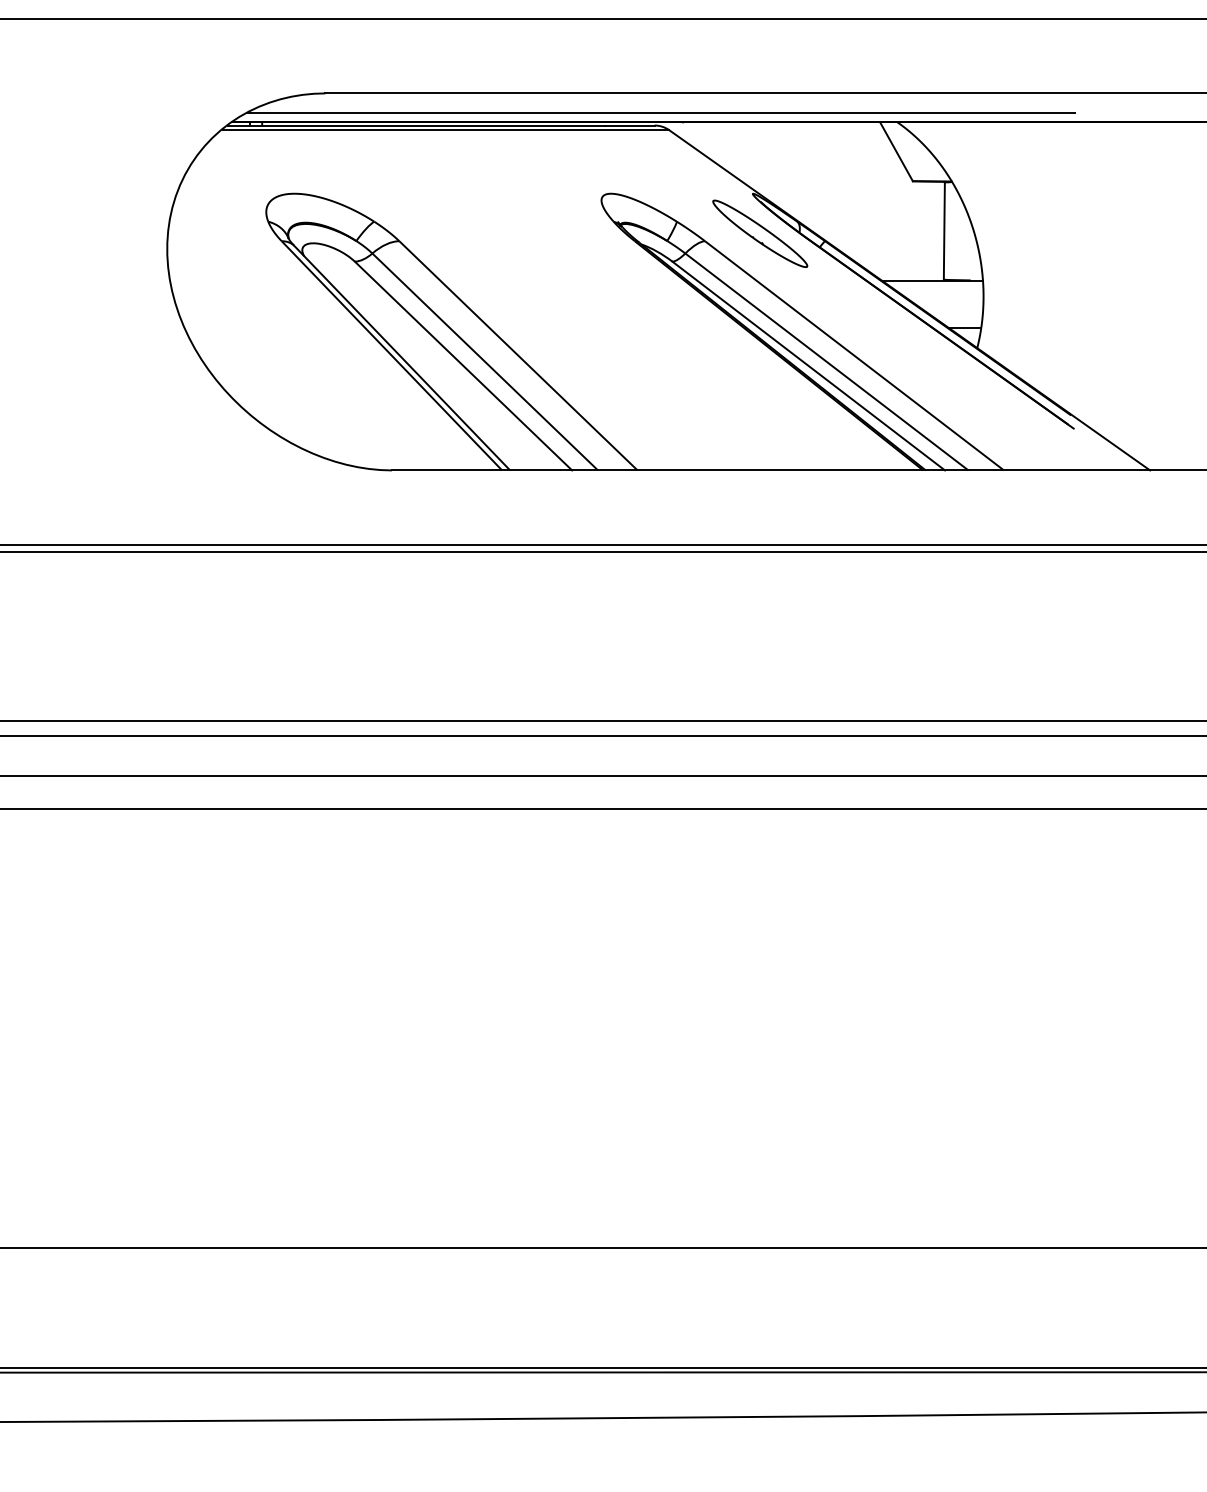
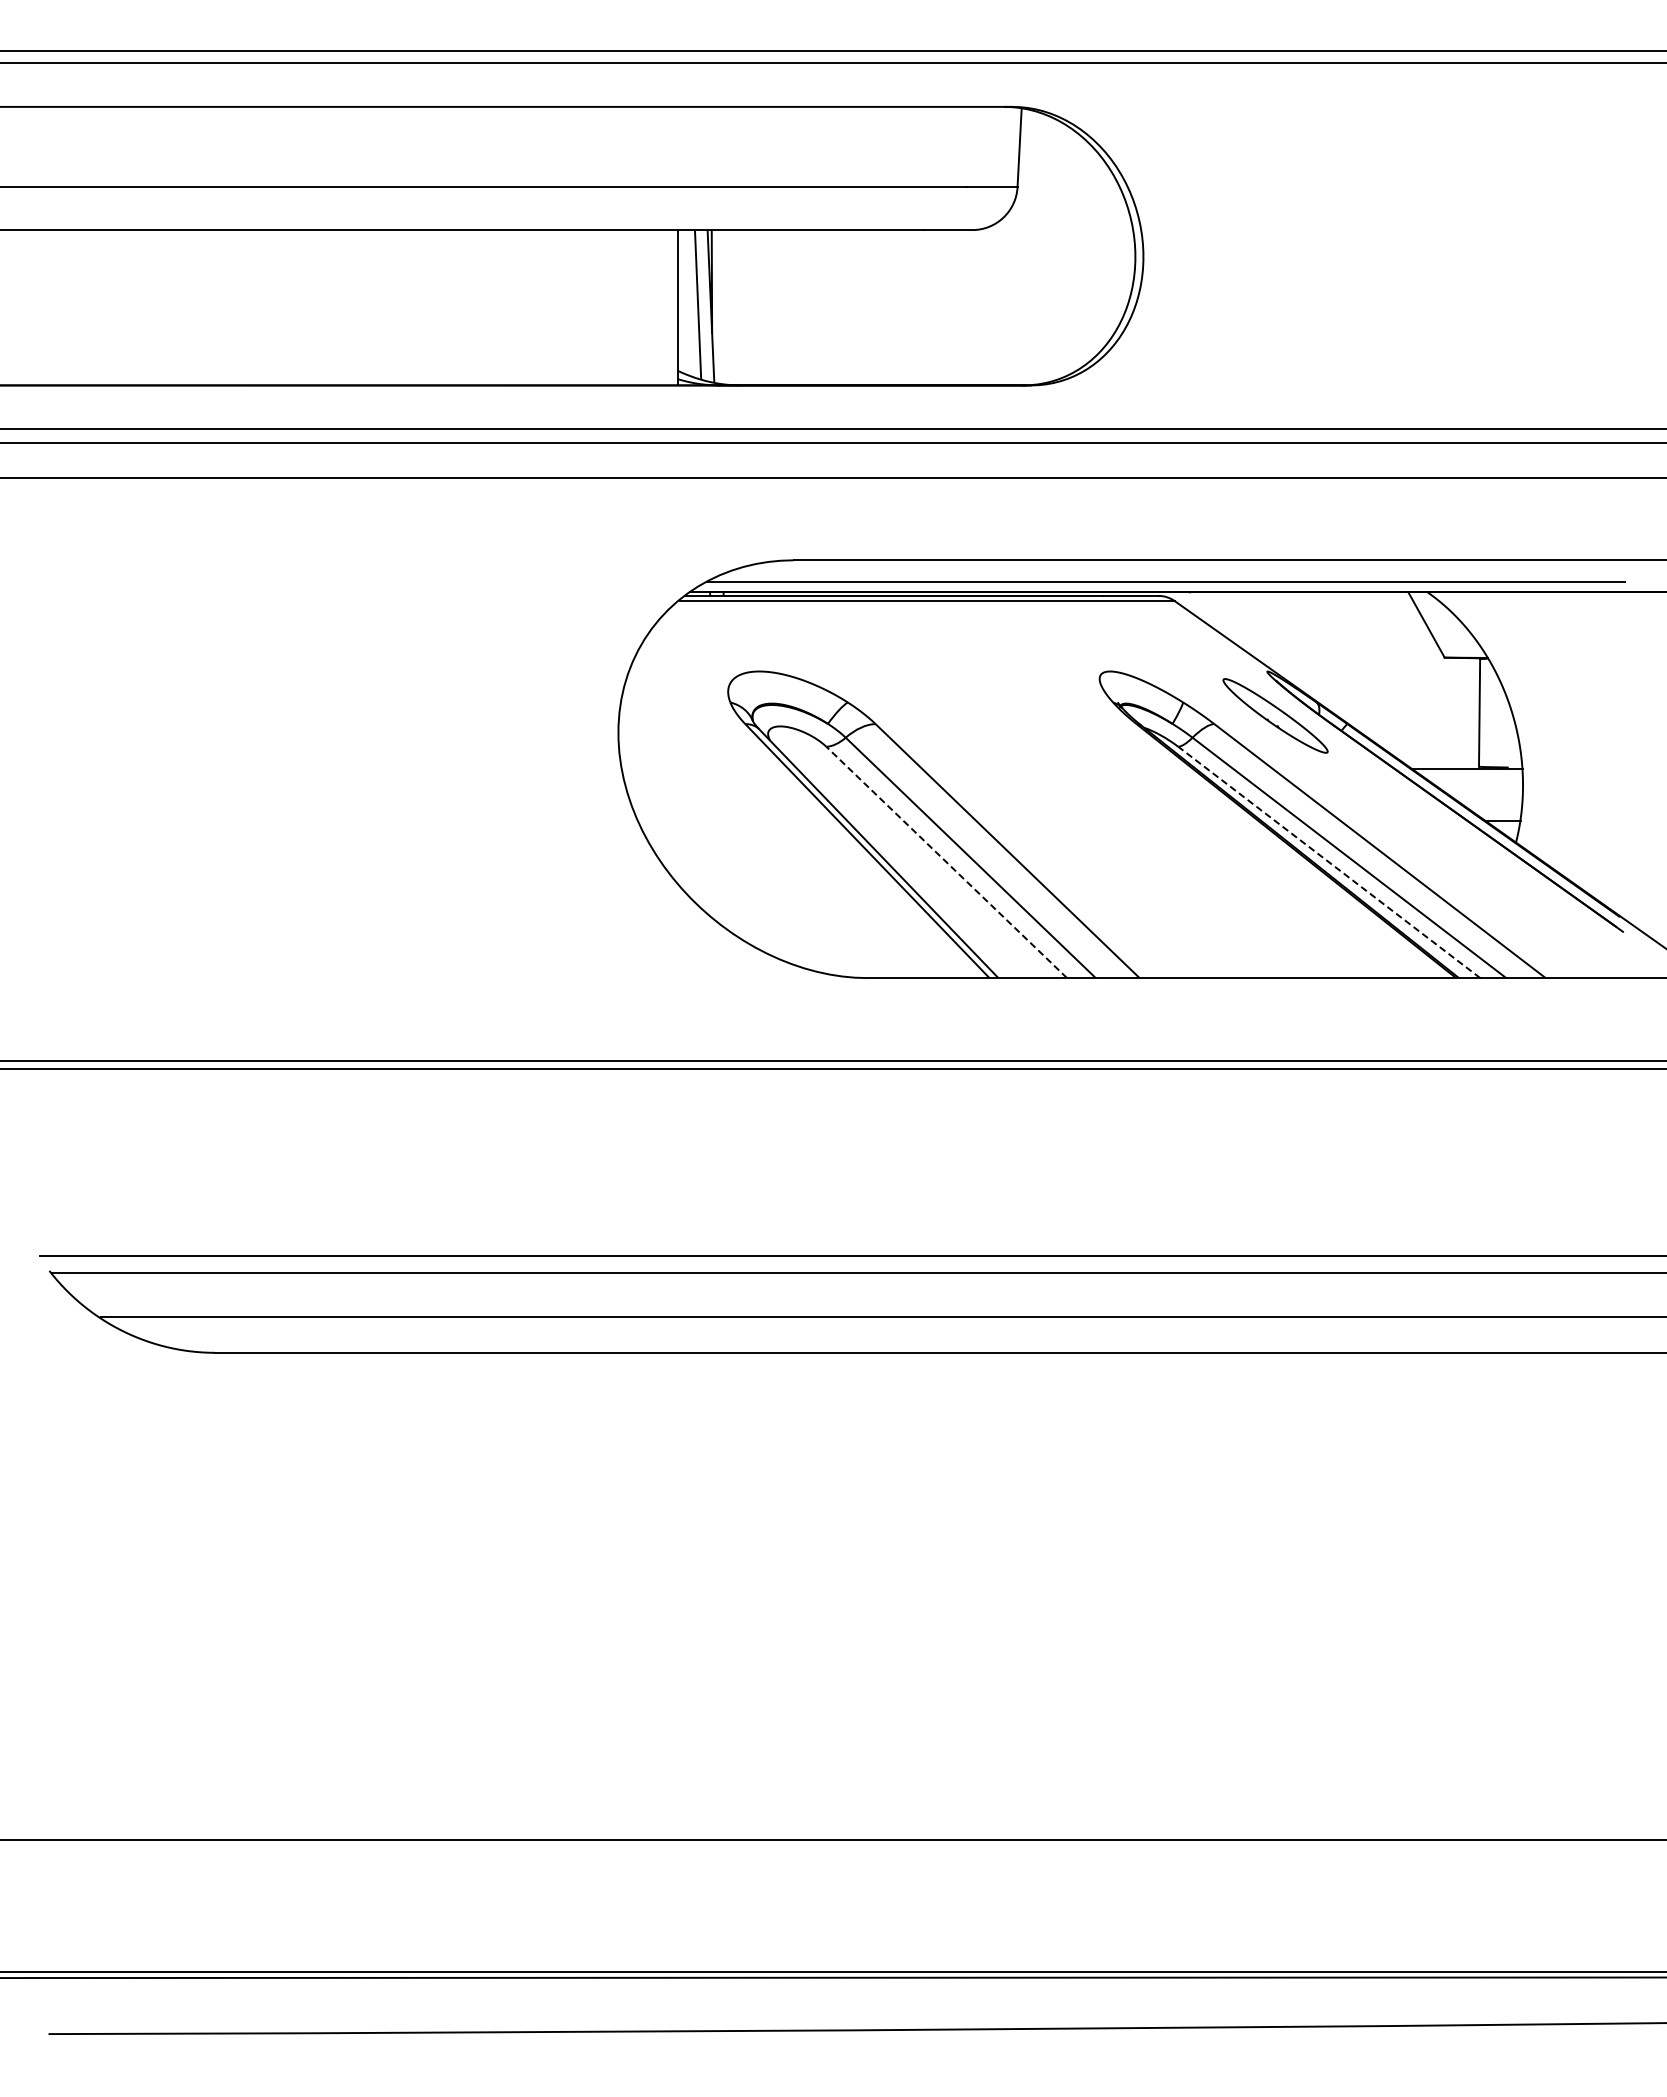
line: (463, 366) -> (946, 862), solid -> dashed
line: (808, 366) -> (1328, 862), solid -> dashed

